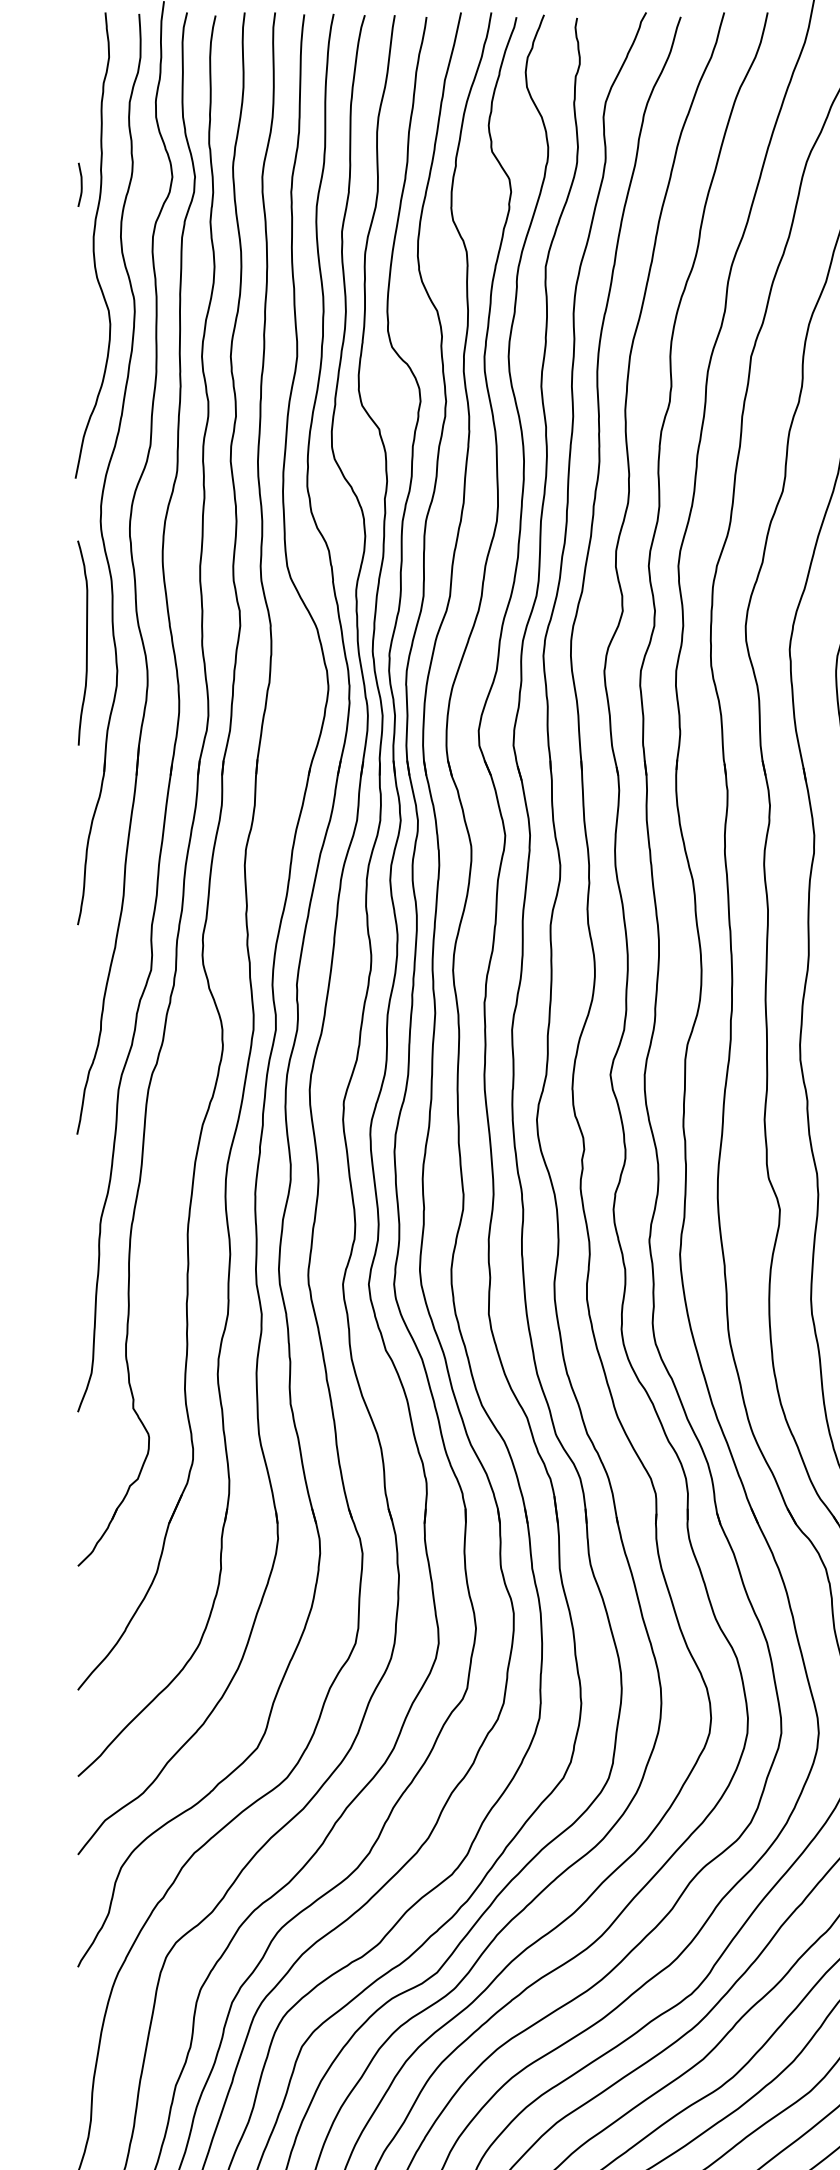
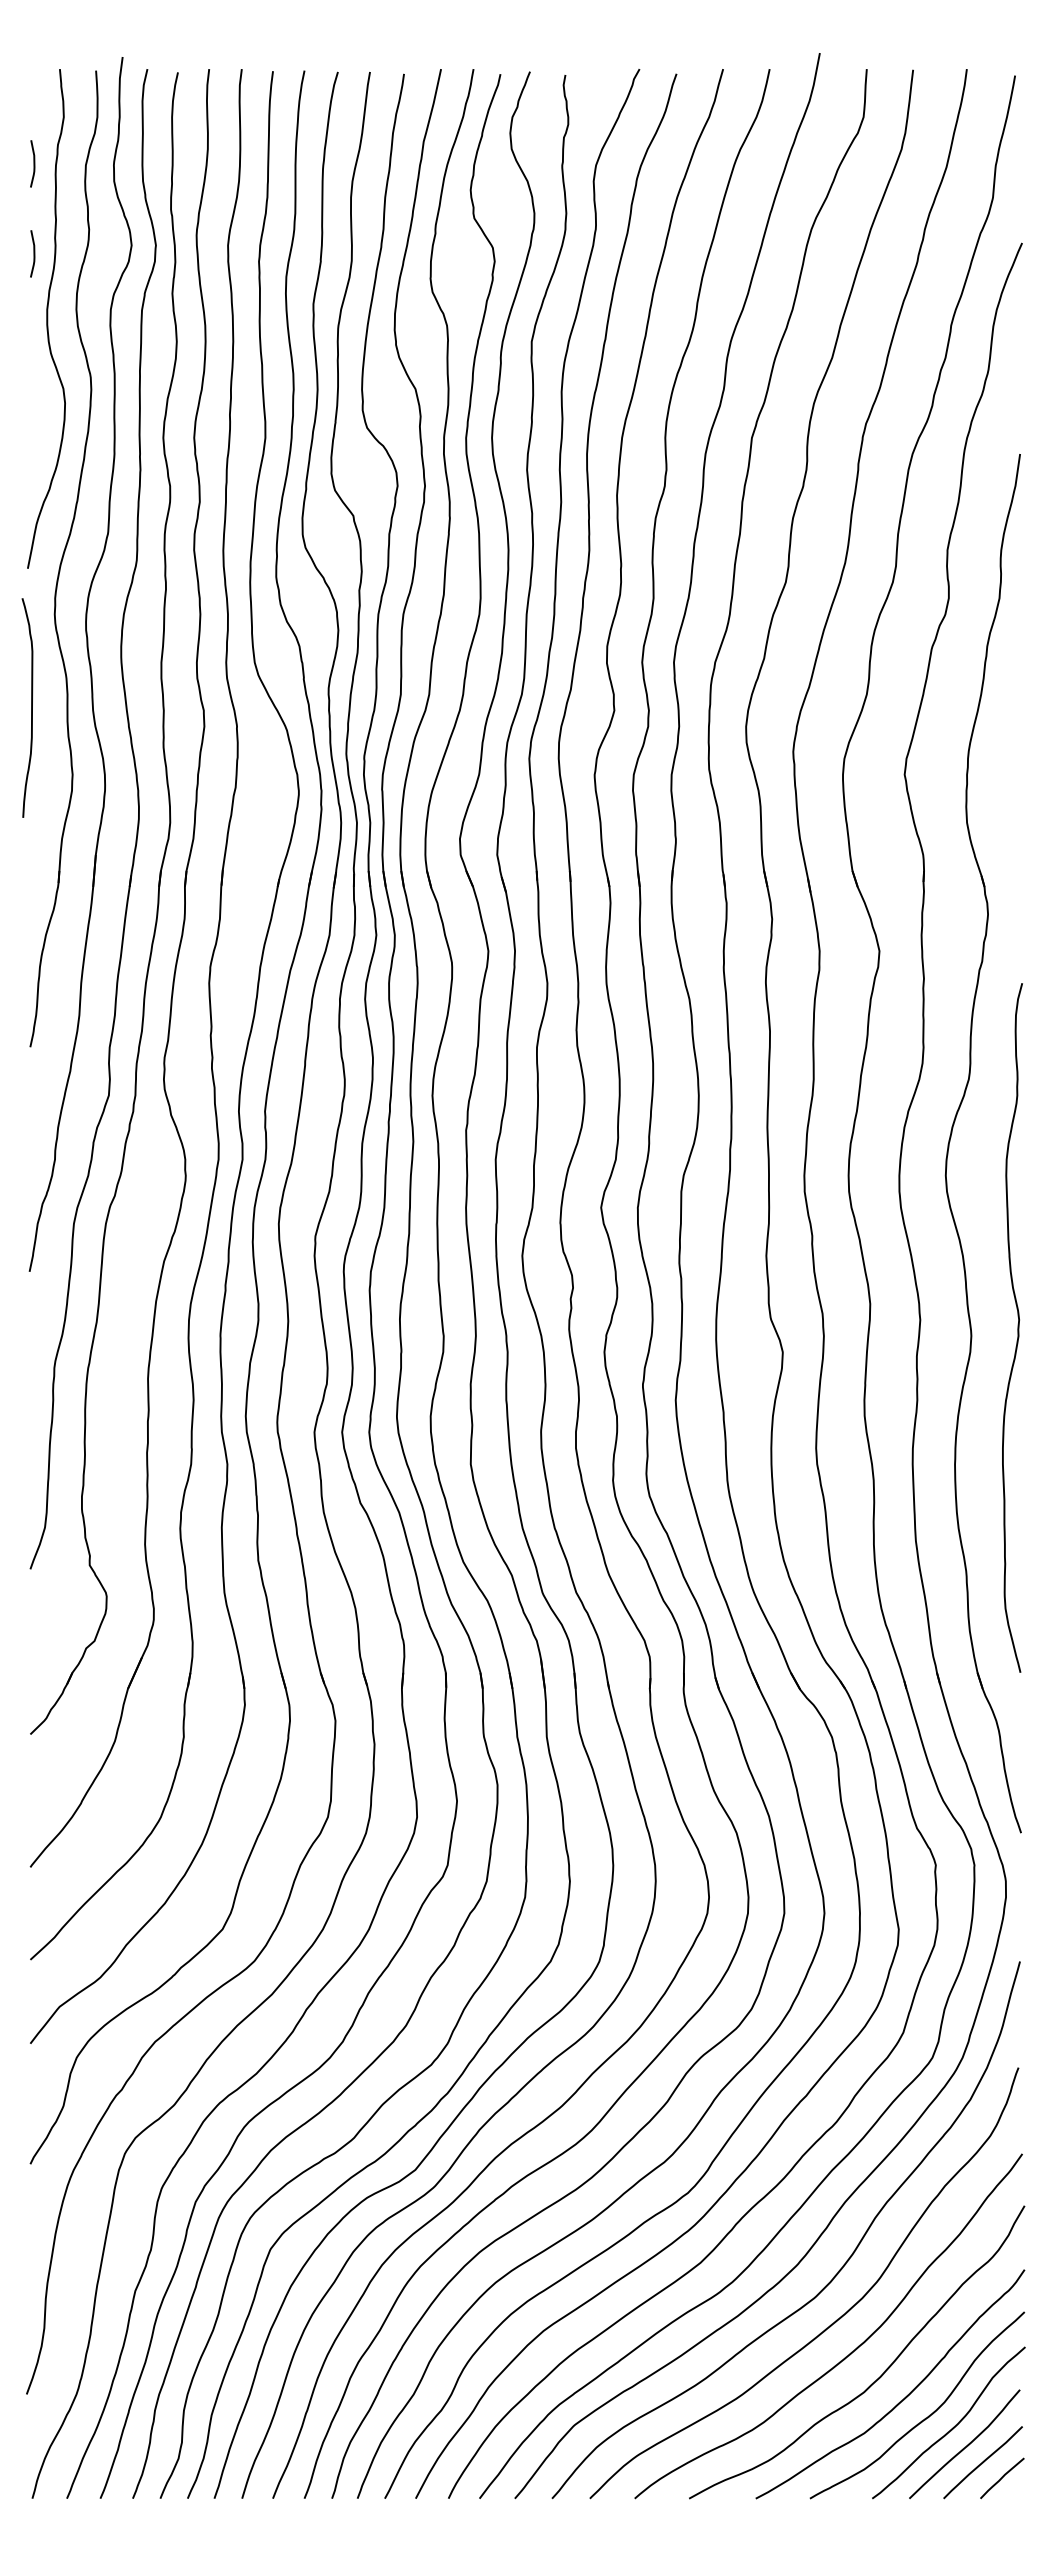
curve: (80, 100) -> (33, 163), added
curve: (86, 642) -> (31, 707), moved

